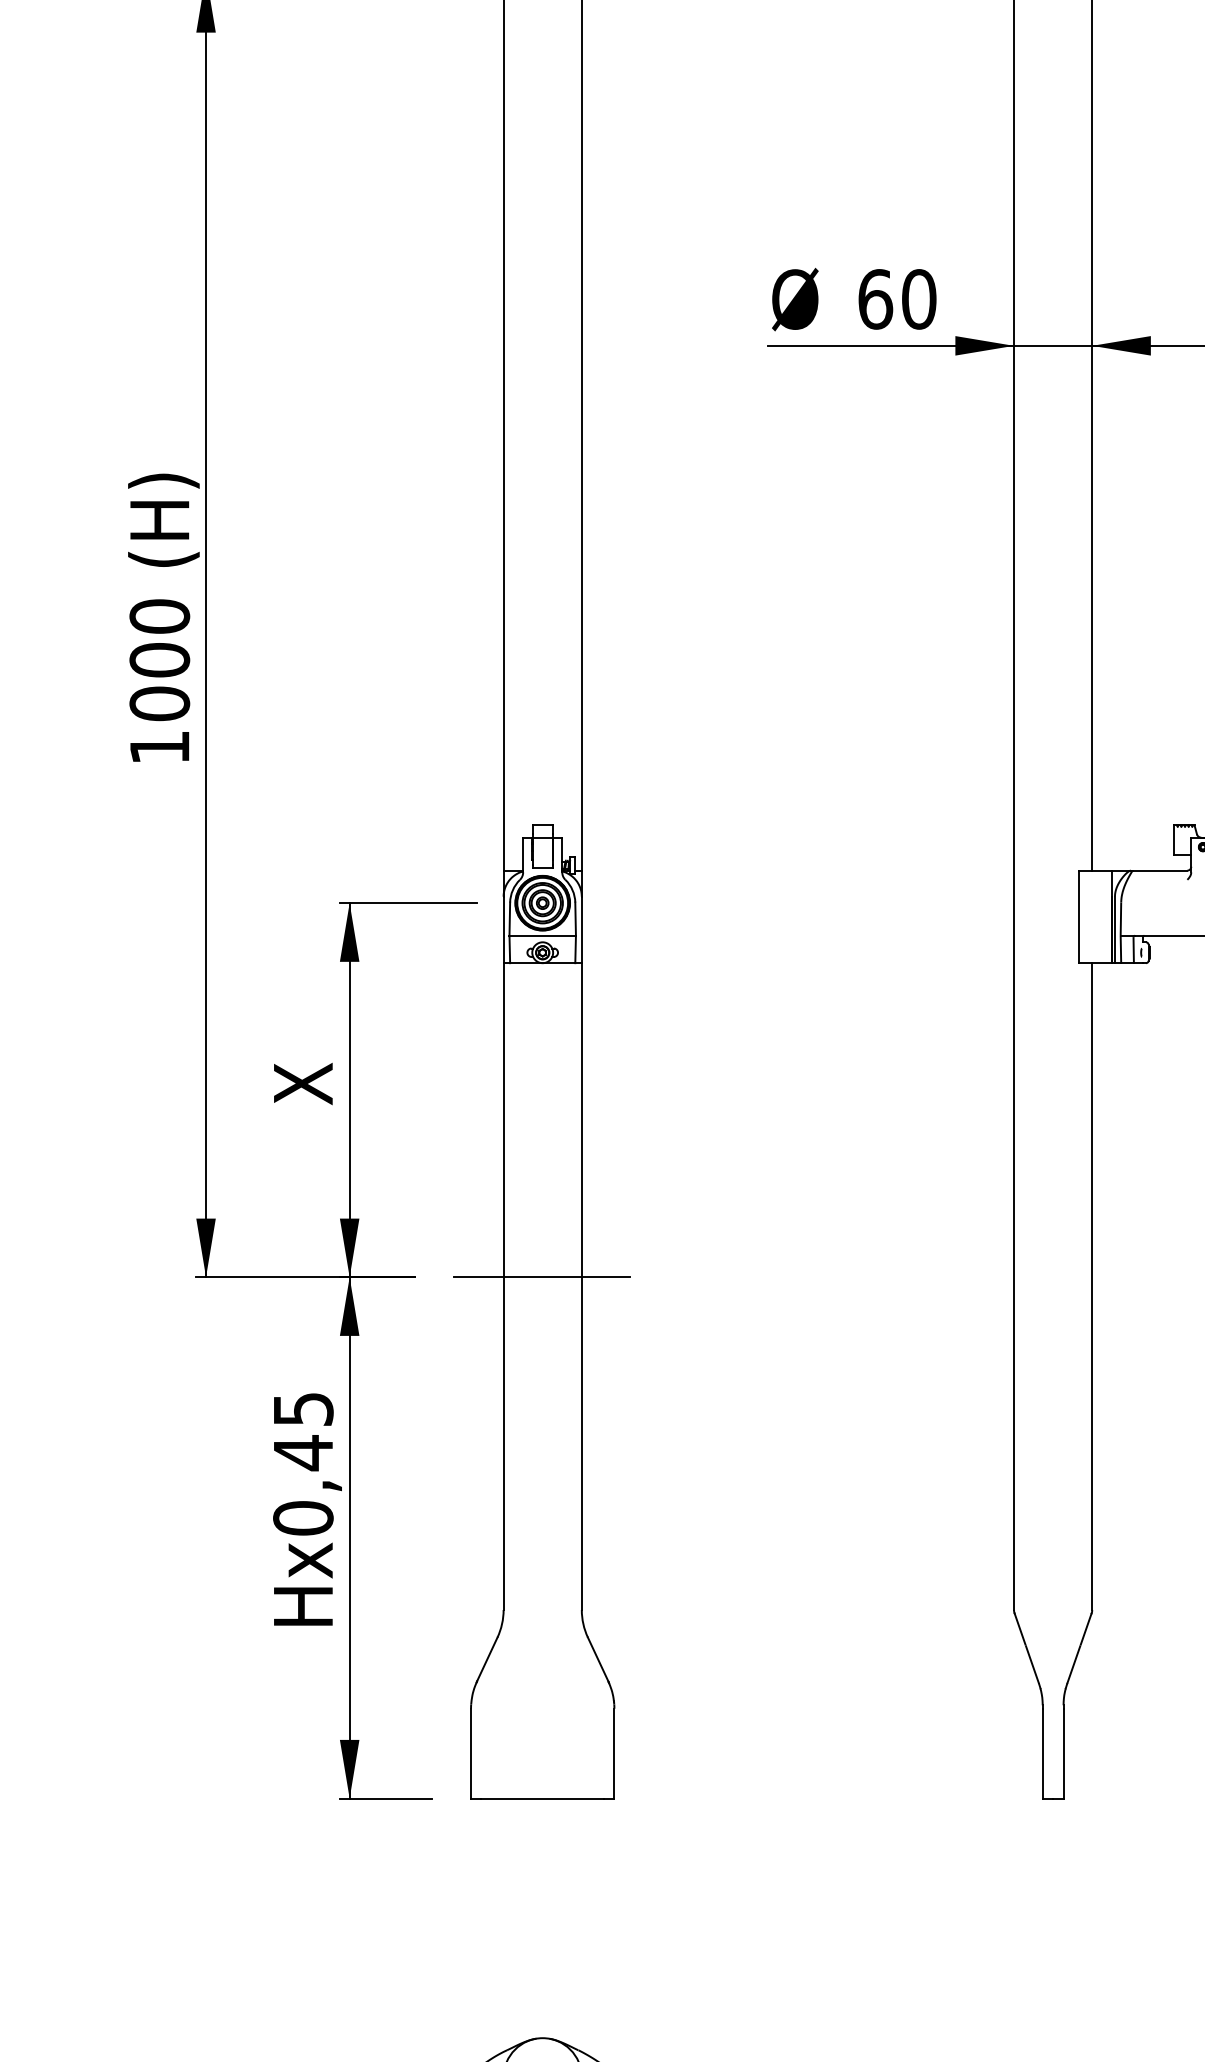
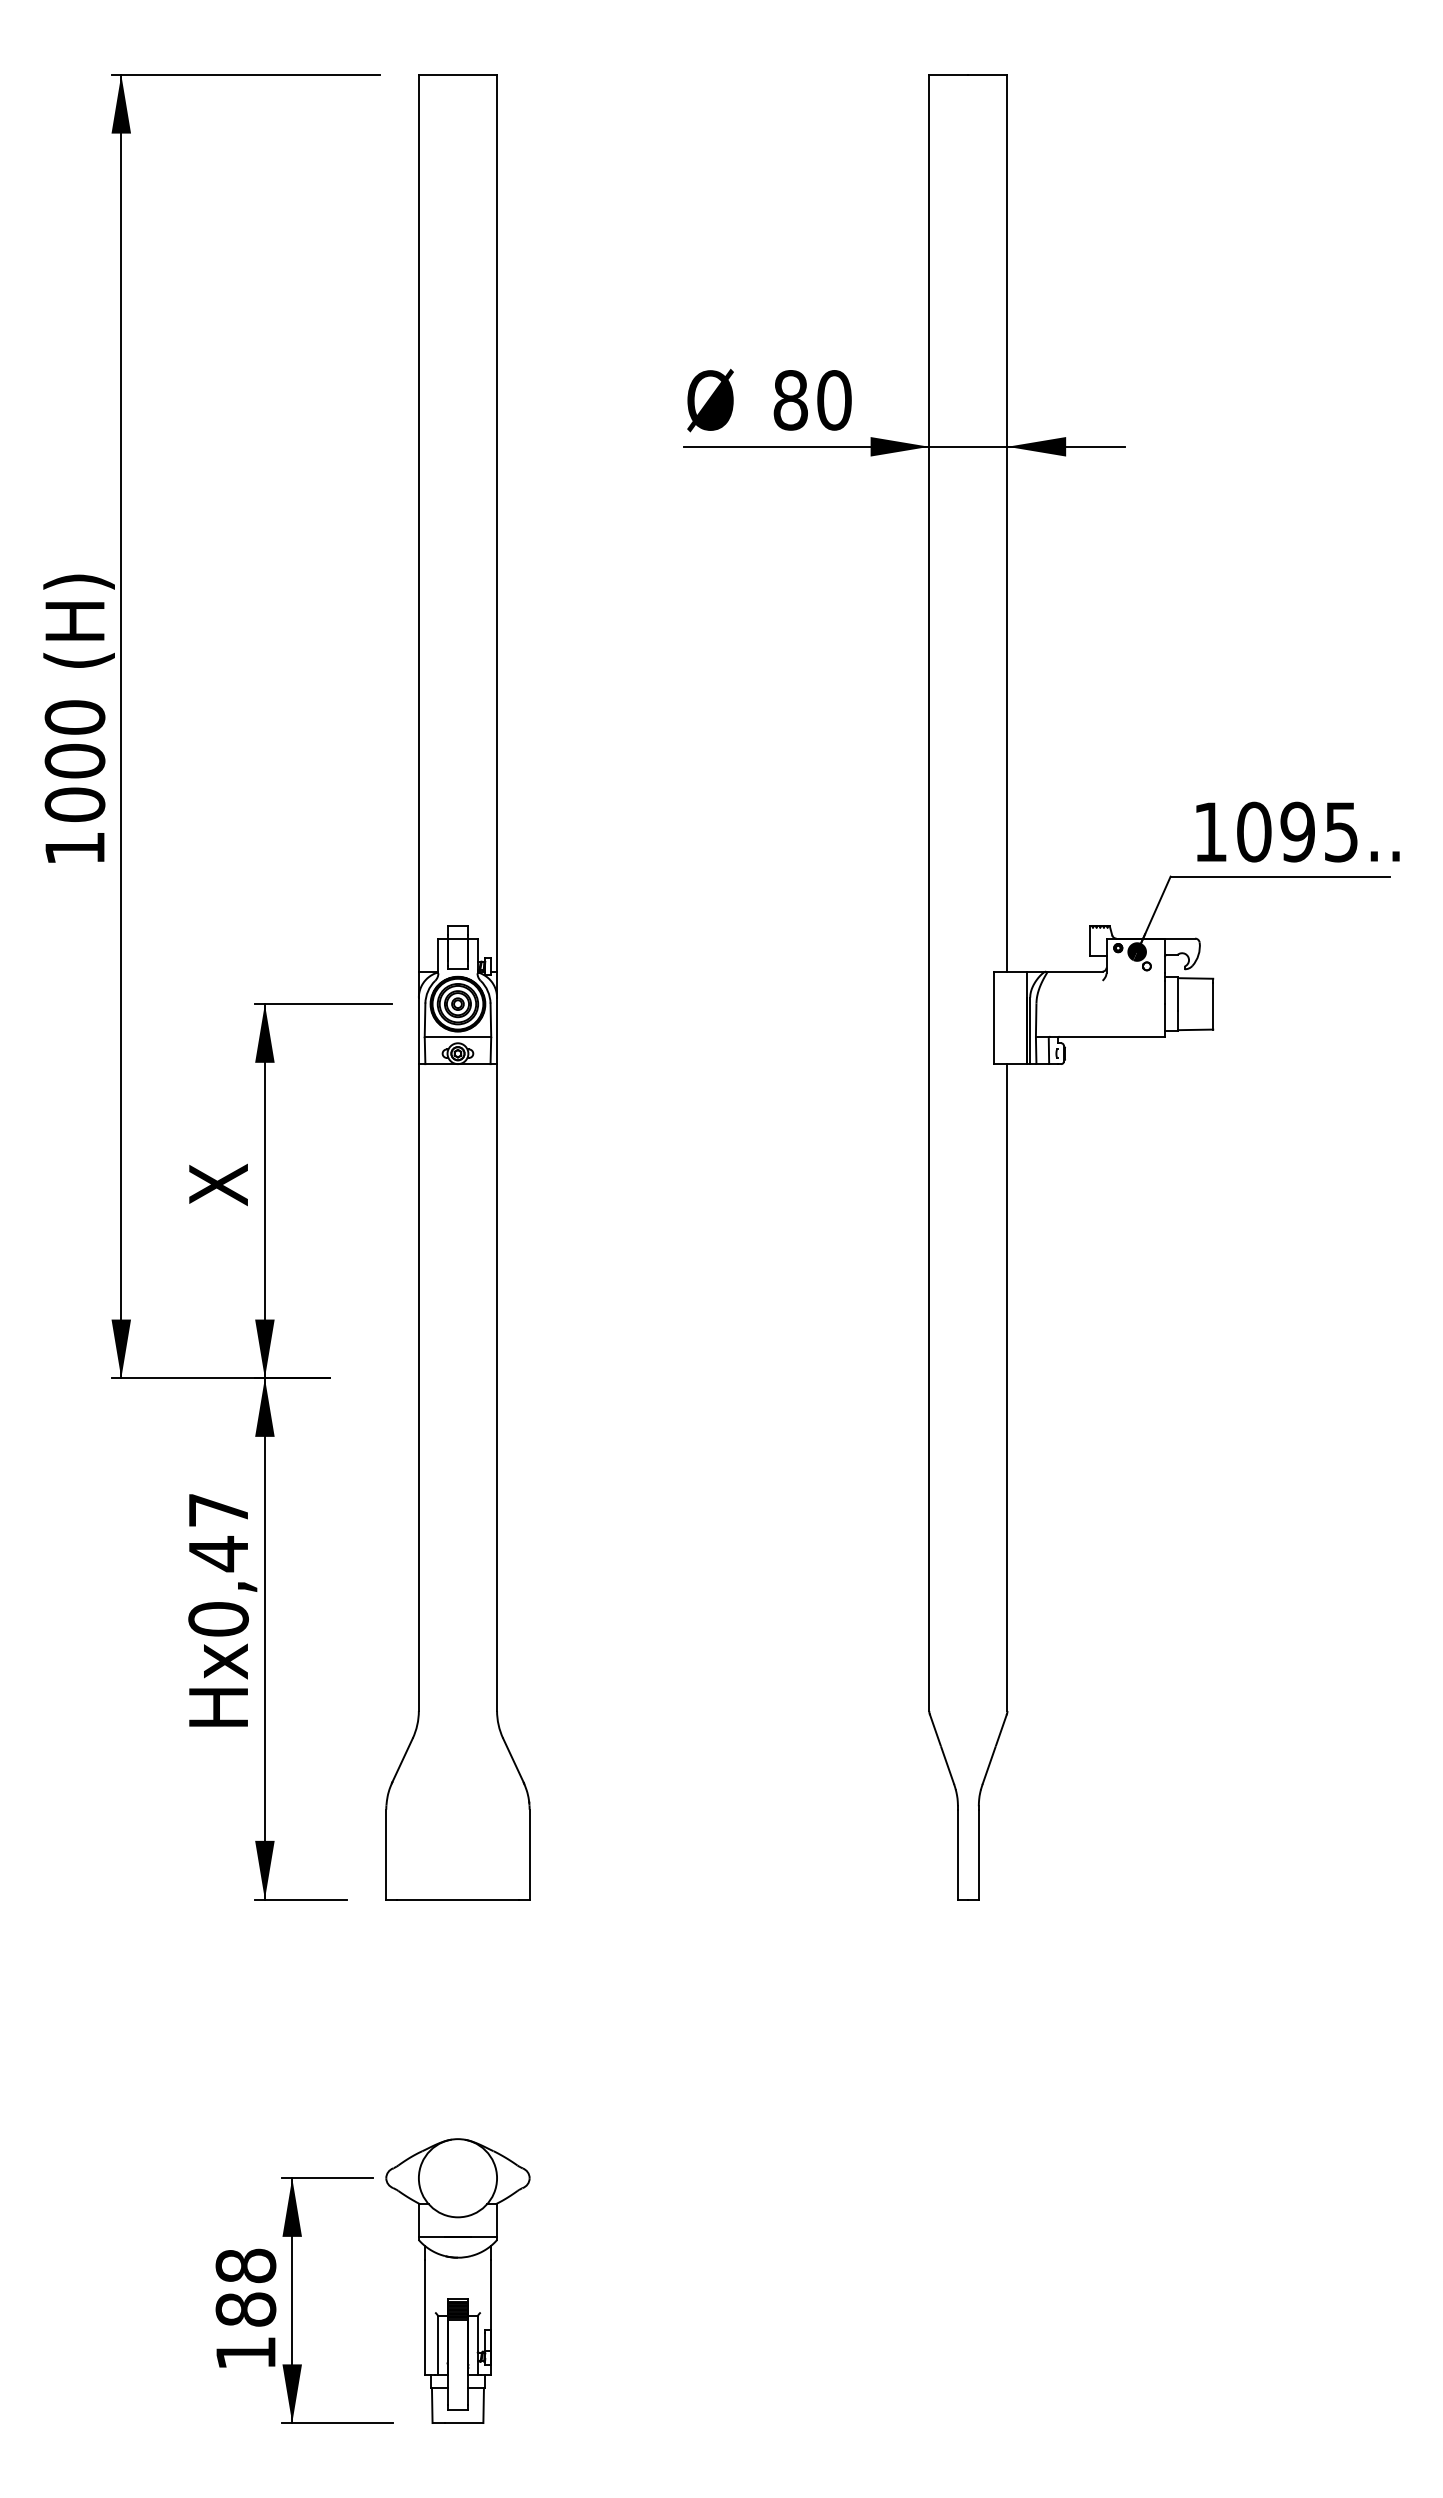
text: (875, 299) -> (790, 400), 60 -> 80
line: (542, 1277) -> (457, 1378), removed
text: (303, 1409) -> (218, 1510), Hx0,45 -> Hx0,47

